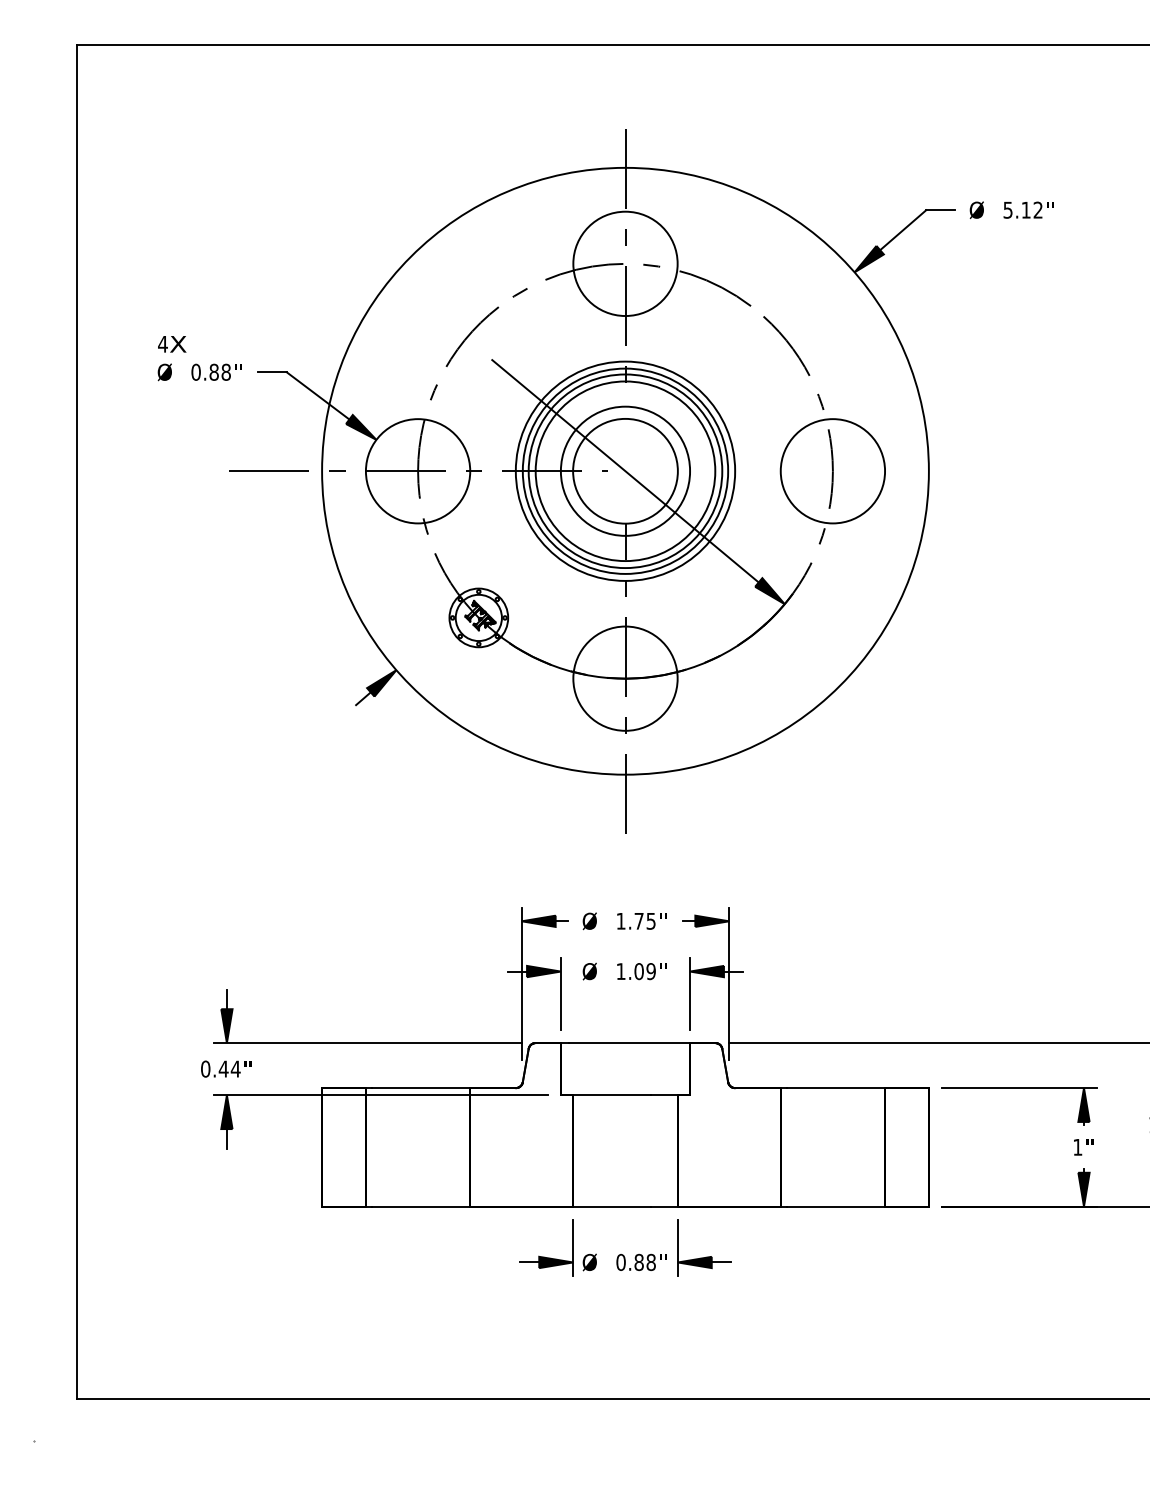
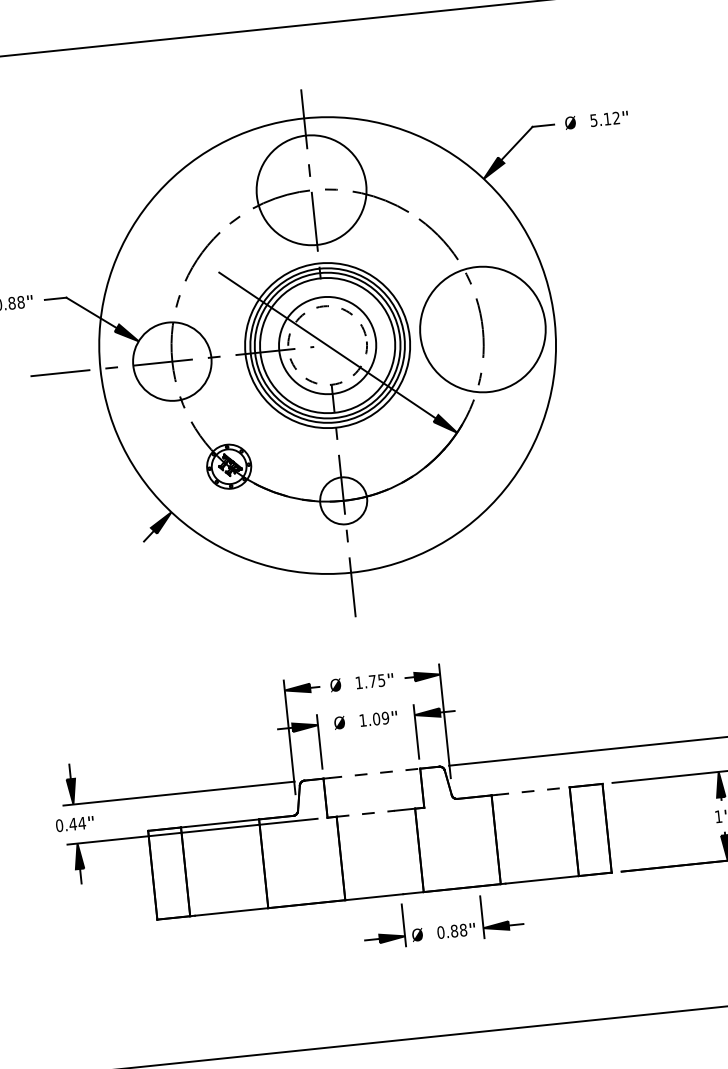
circle: (625, 263) -> (311, 190), size x1.4
circle: (625, 470) -> (327, 345), solid -> dashed
circle: (832, 471) -> (482, 329), size x1.6
circle: (625, 678) -> (343, 500), size x0.6
line: (629, 1043) -> (374, 773), solid -> dashed
line: (836, 1088) -> (533, 791), solid -> dashed
line: (611, 1095) -> (365, 814), solid -> dashed
part: (623, 1254) -> (442, 926), moved

